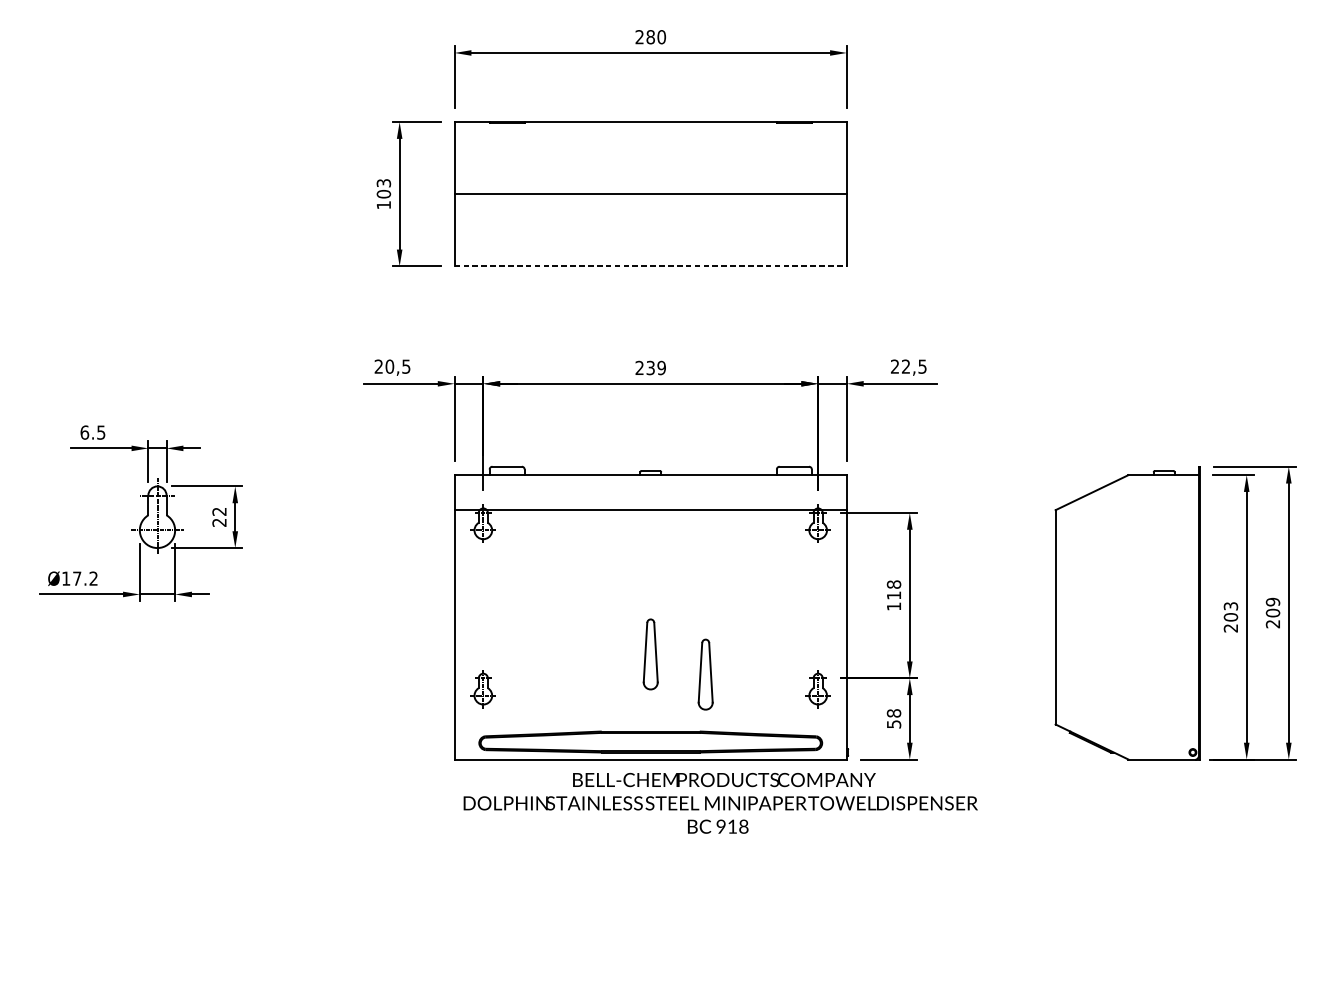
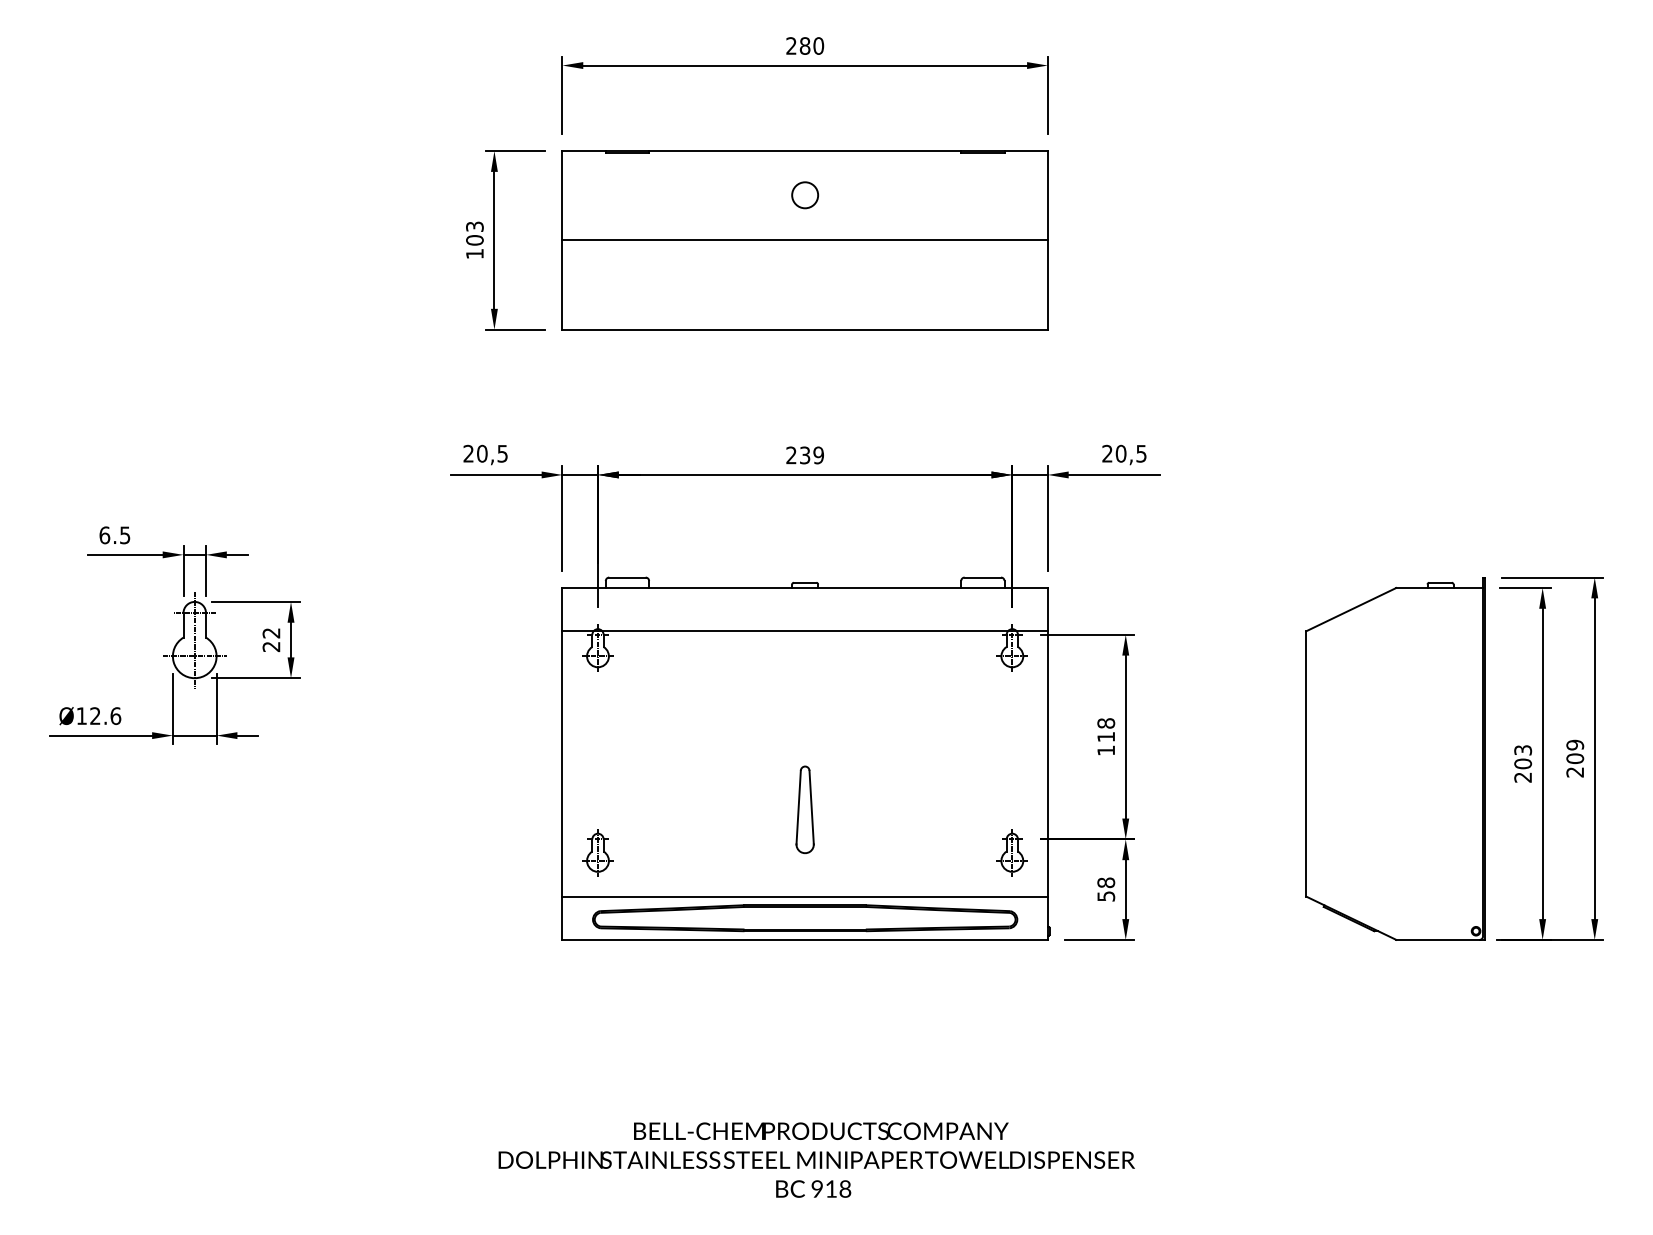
circle: (651, 157) -> (805, 195), added
line: (651, 266) -> (805, 329), dashed -> solid
text: (905, 366) -> (1120, 453), 22,5 -> 20,5
text: (85, 579) -> (105, 716), Ø17.2 -> Ø12.6
part: (705, 674) -> (872, 834), removed
line: (650, 724) -> (804, 896), added
text: (720, 802) -> (816, 1159), moved

